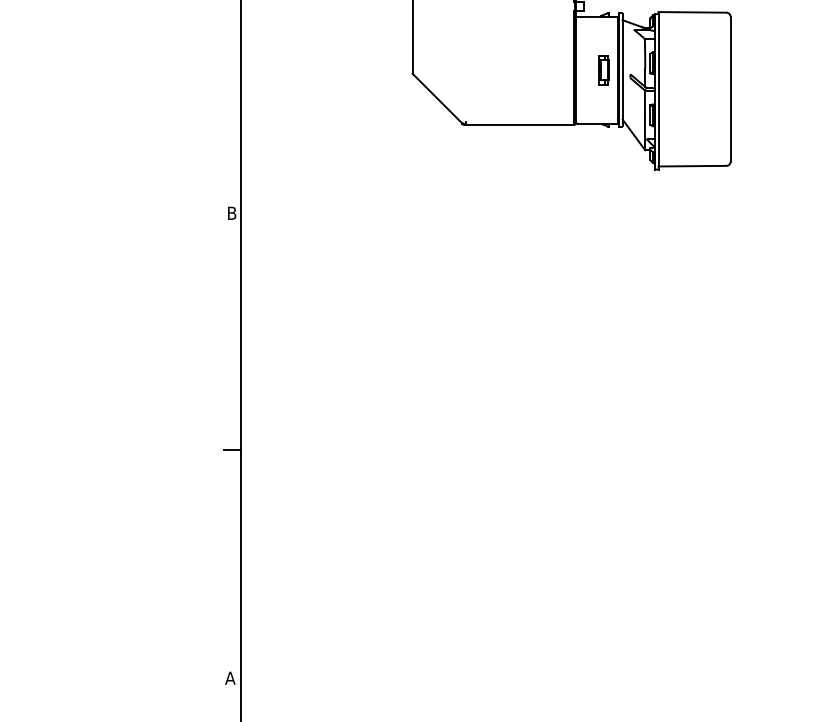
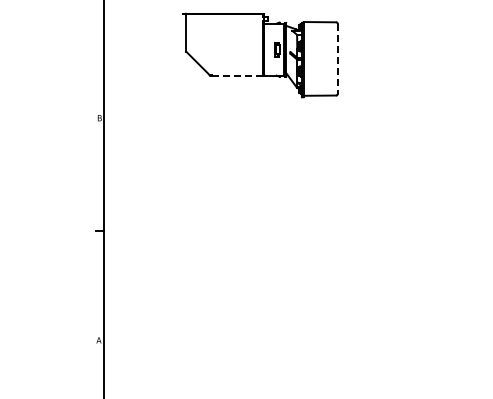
line: (731, 88) -> (338, 58), solid -> dashed
line: (520, 126) -> (237, 76), solid -> dashed

